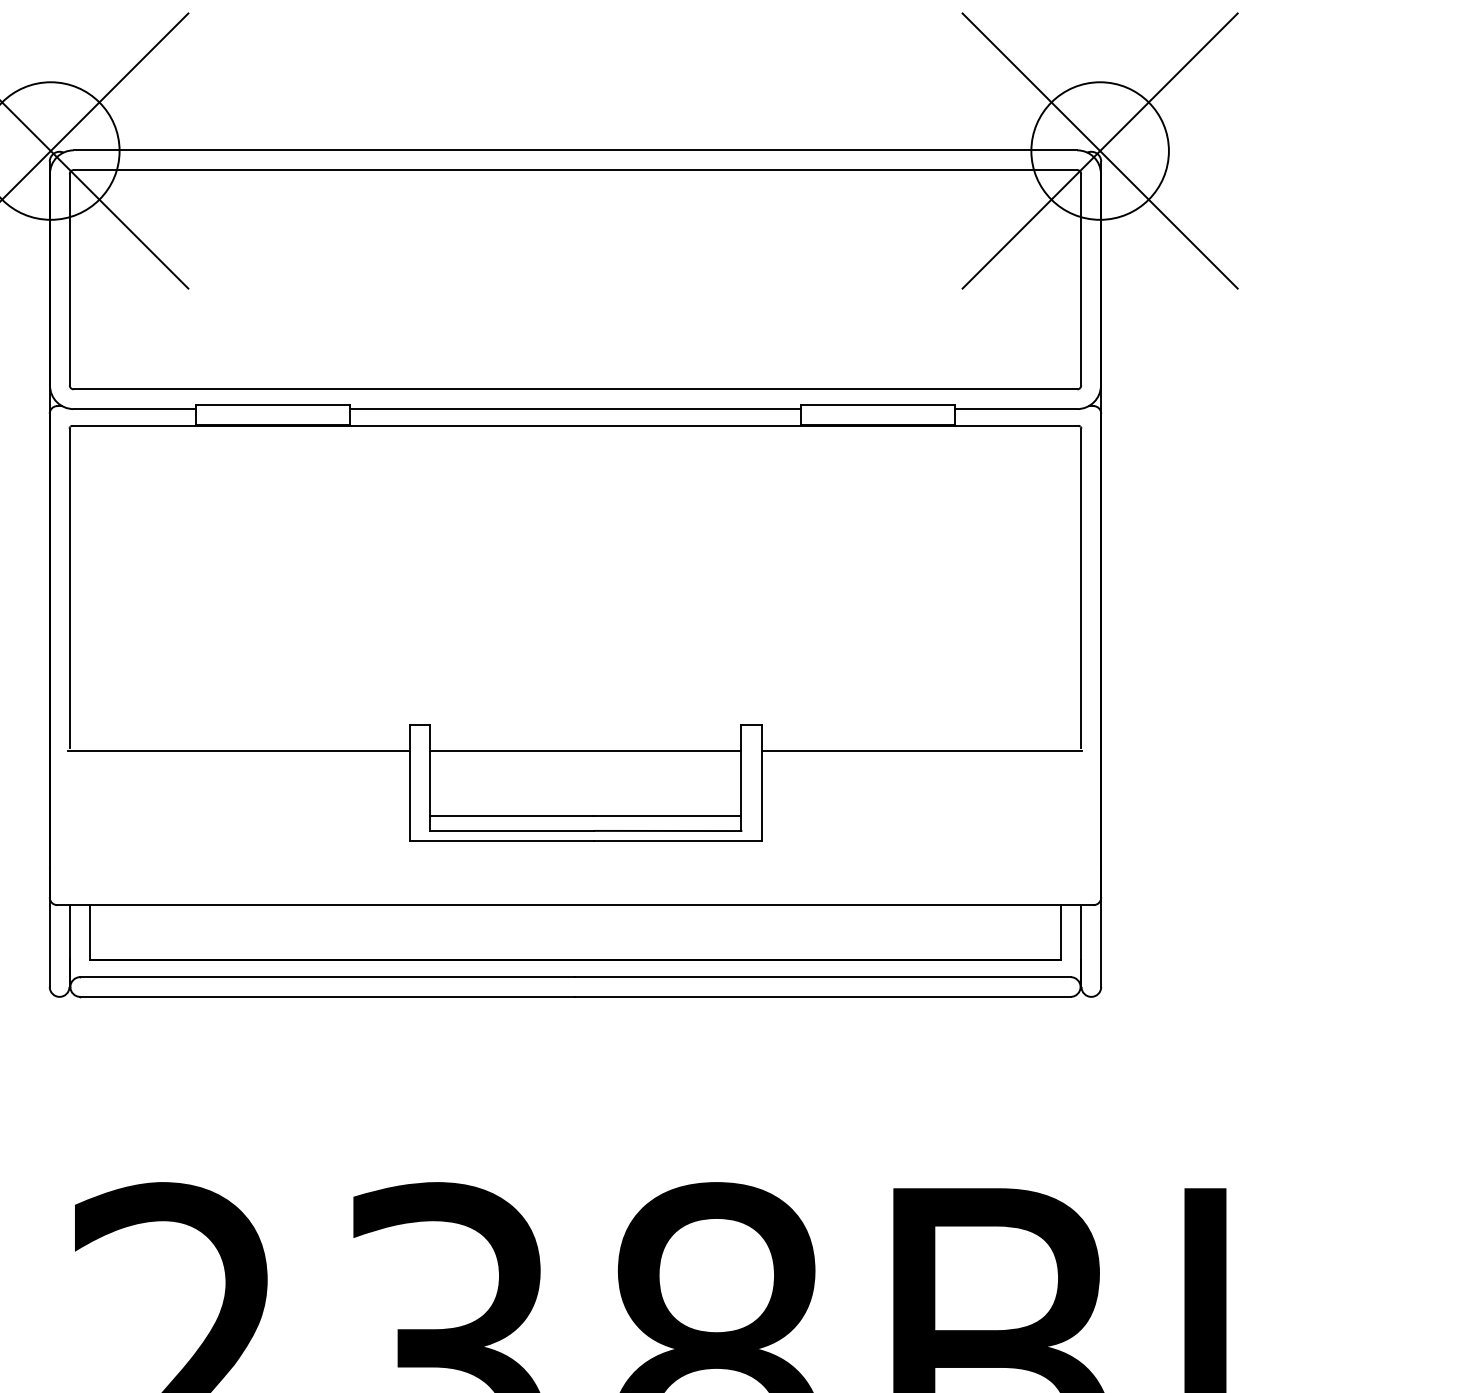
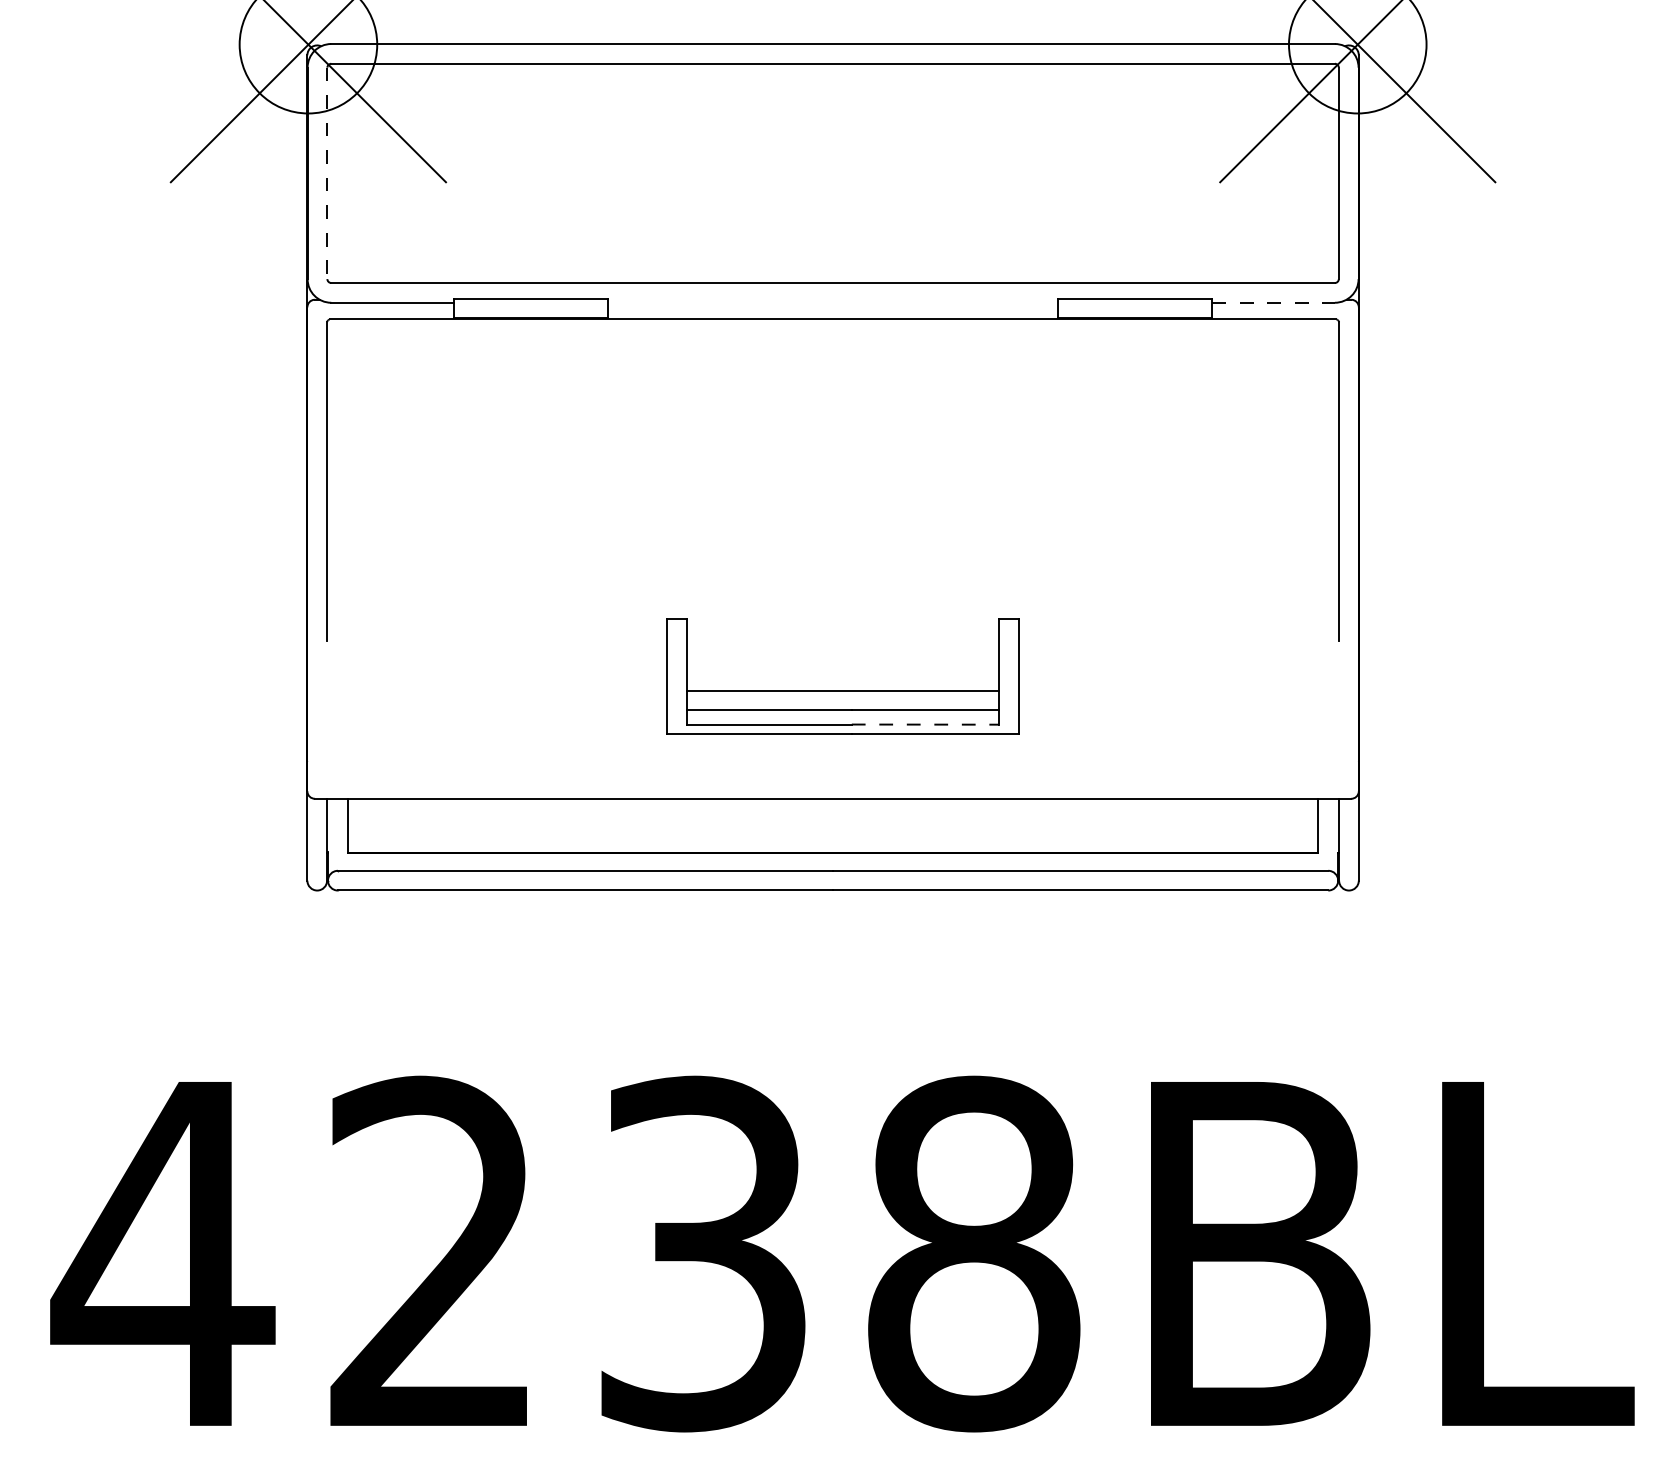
line: (69, 279) -> (327, 173), solid -> dashed
line: (575, 408) -> (833, 302), removed
line: (1016, 408) -> (1274, 302), solid -> dashed
line: (238, 750) -> (496, 644), removed
line: (585, 750) -> (843, 691), moved
line: (921, 750) -> (1179, 644), removed
line: (667, 830) -> (925, 724), solid -> dashed

